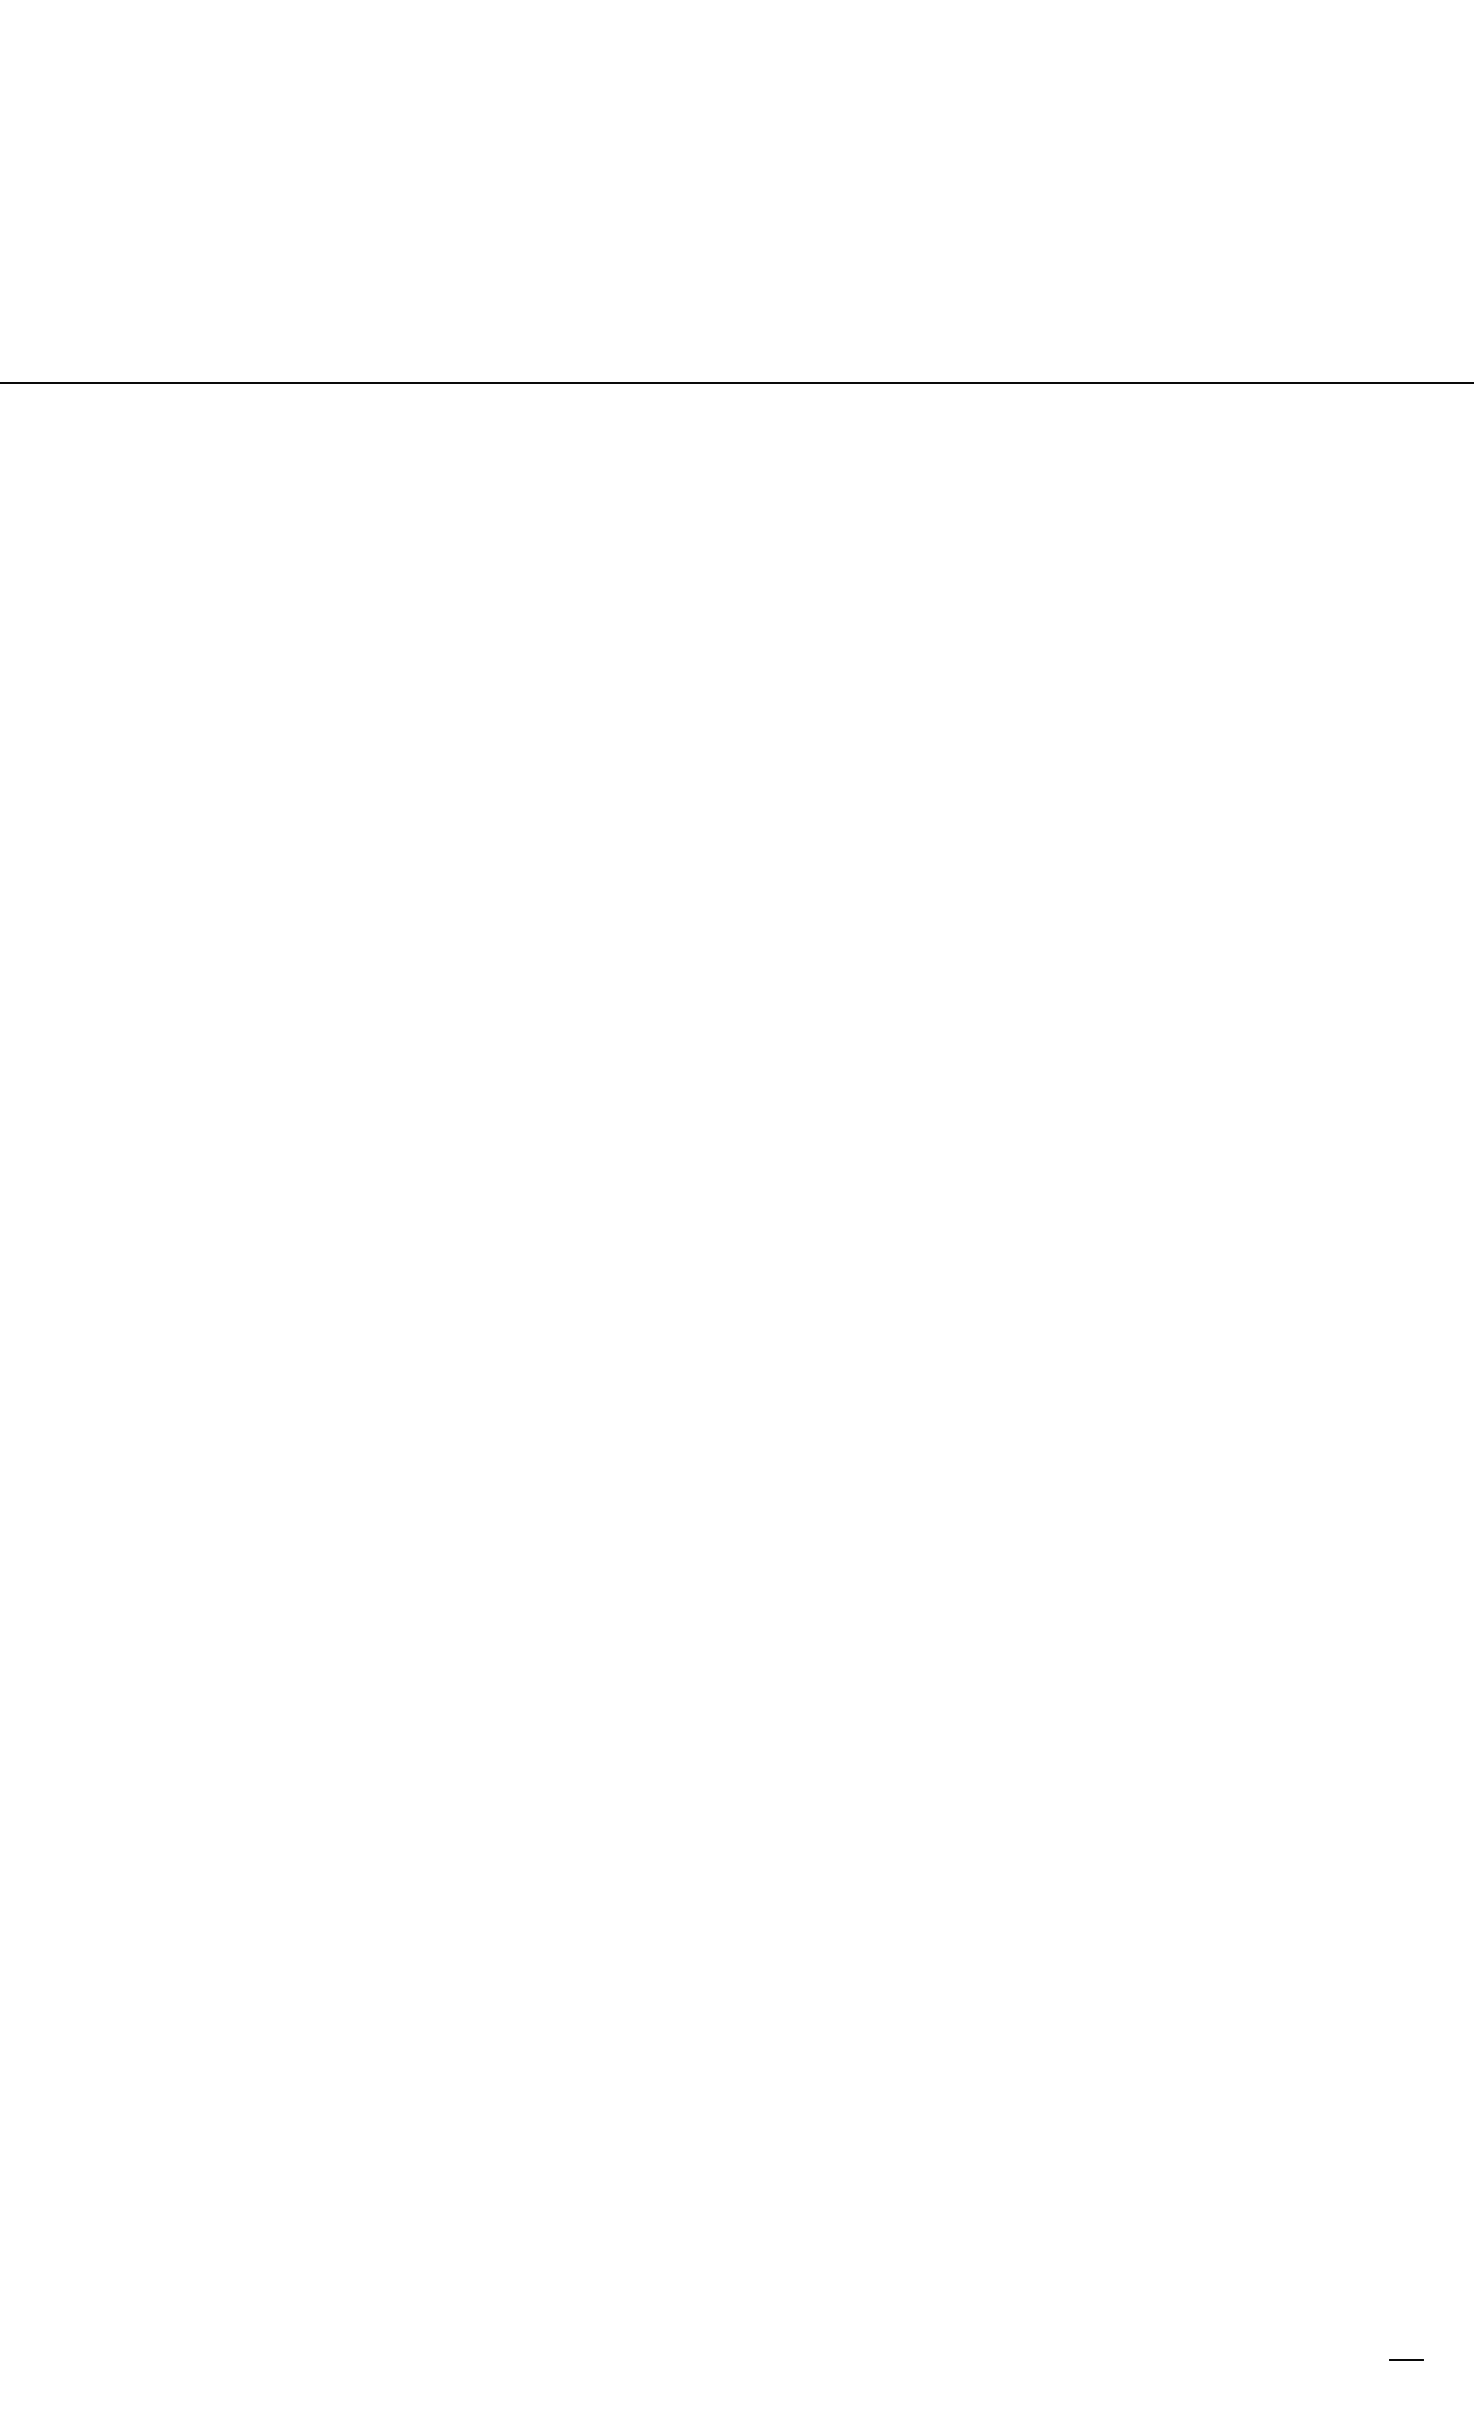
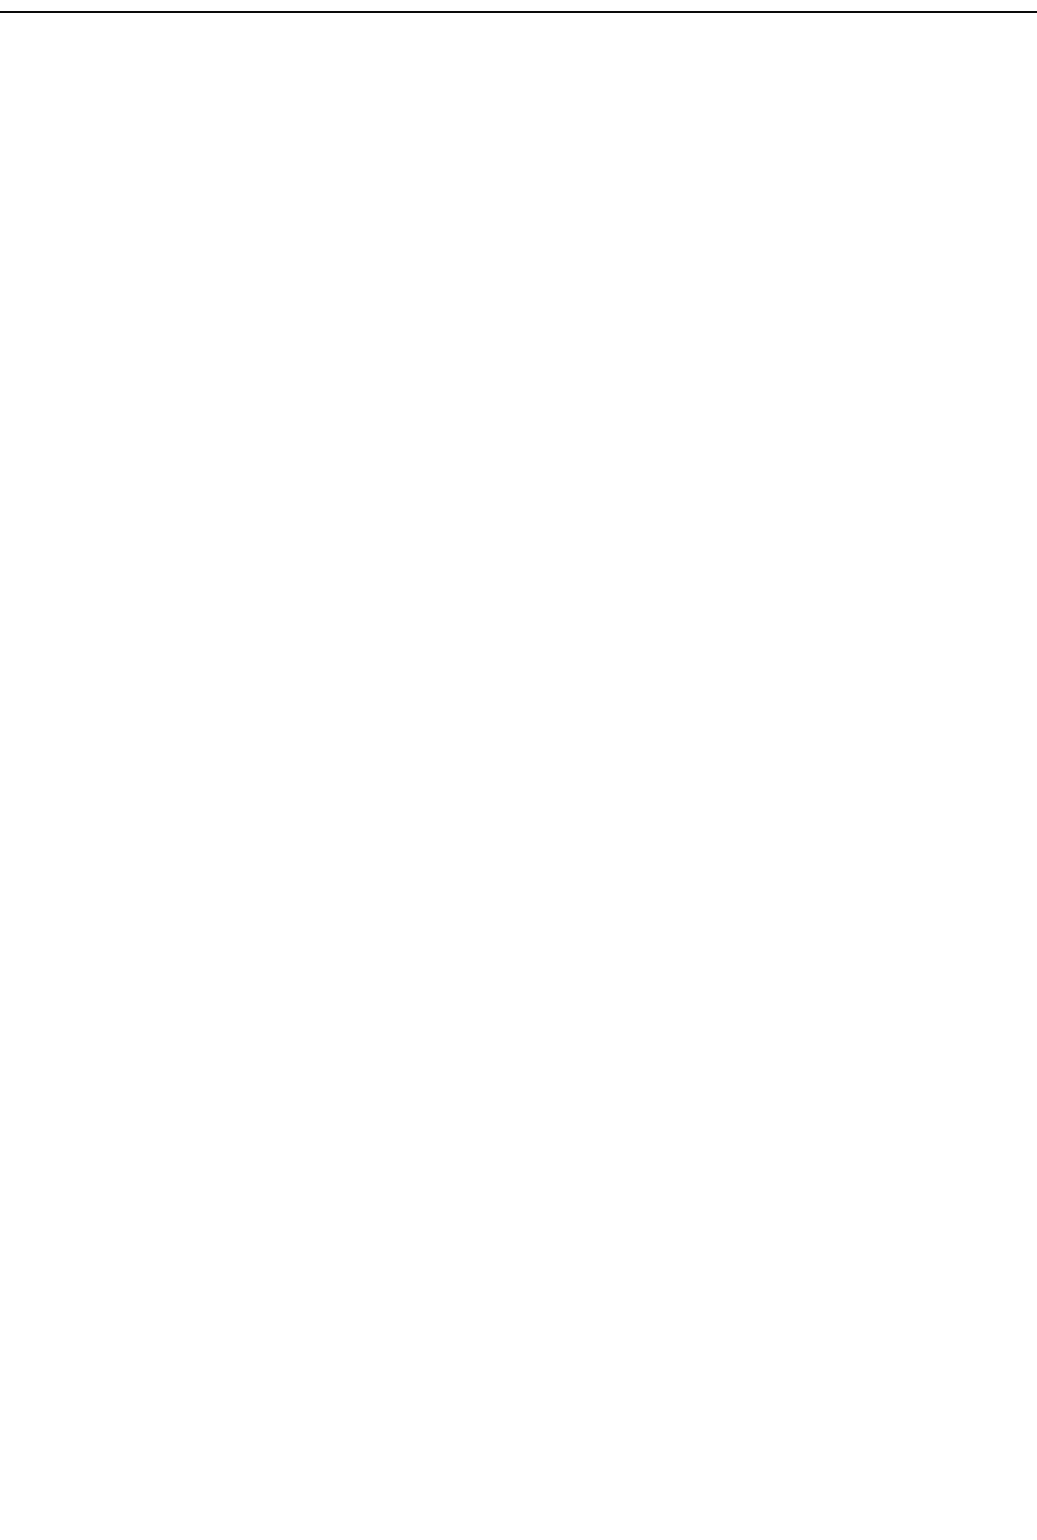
line: (1406, 2360) -> (1009, 1428), removed

